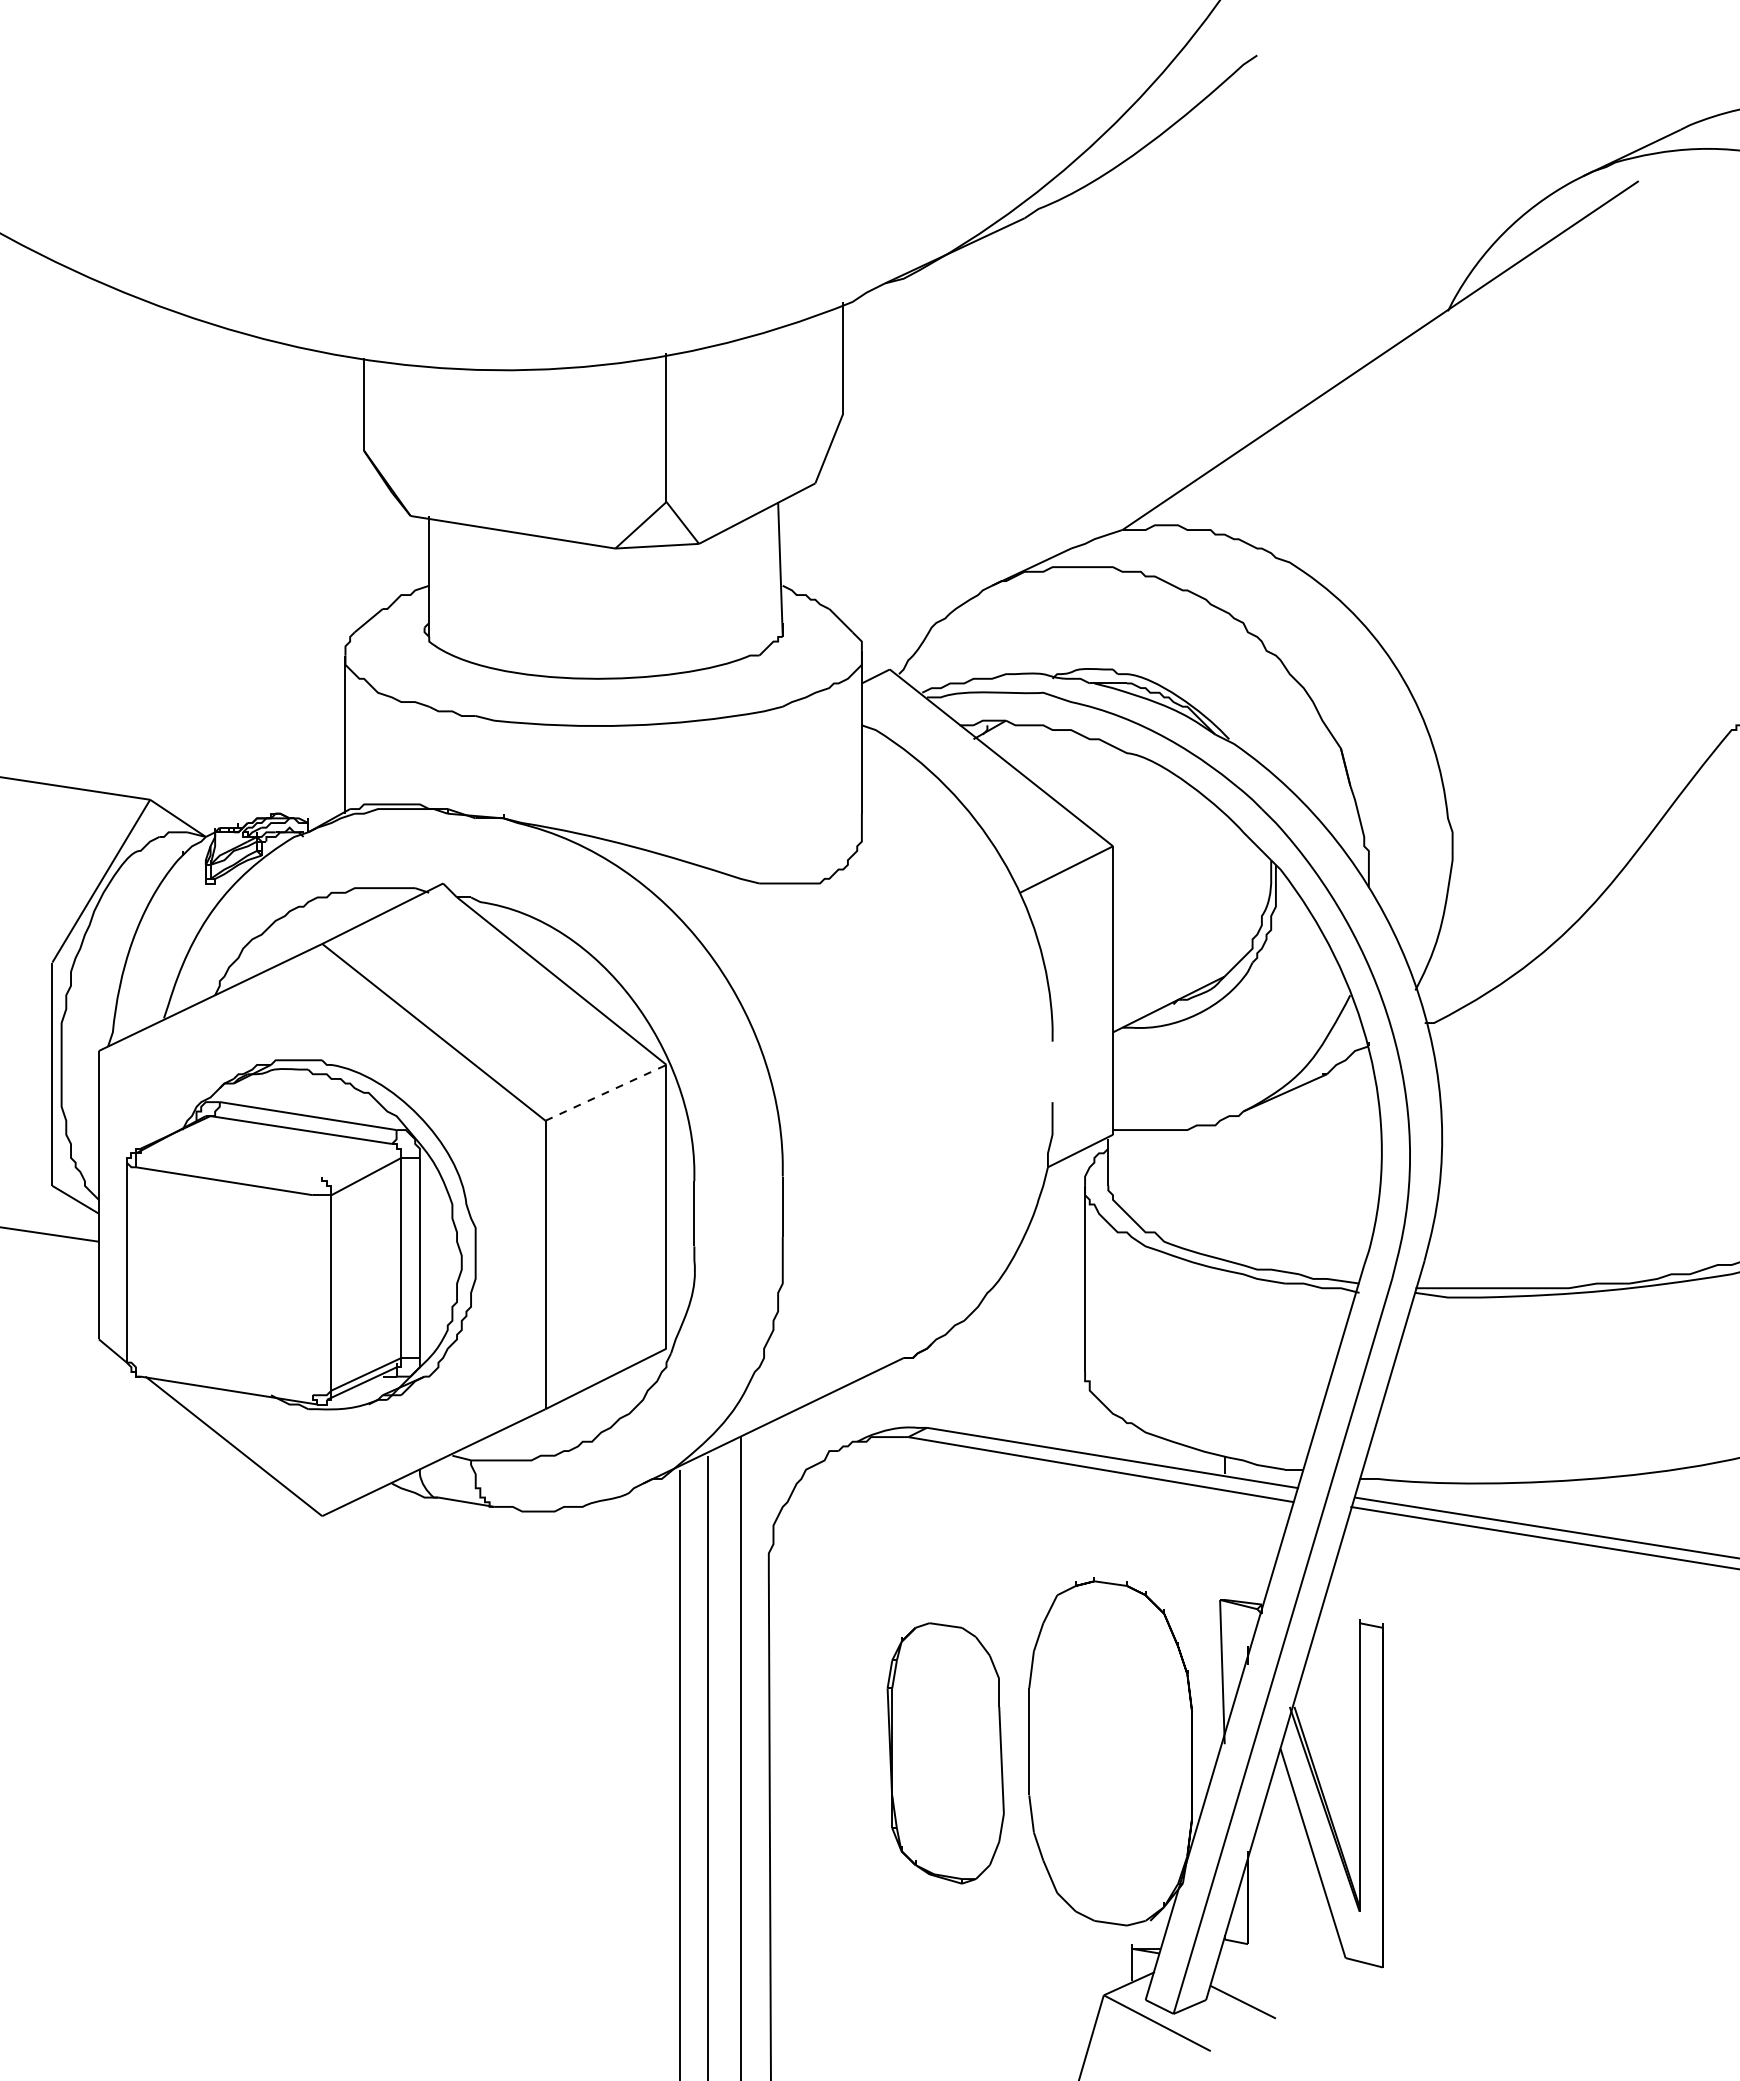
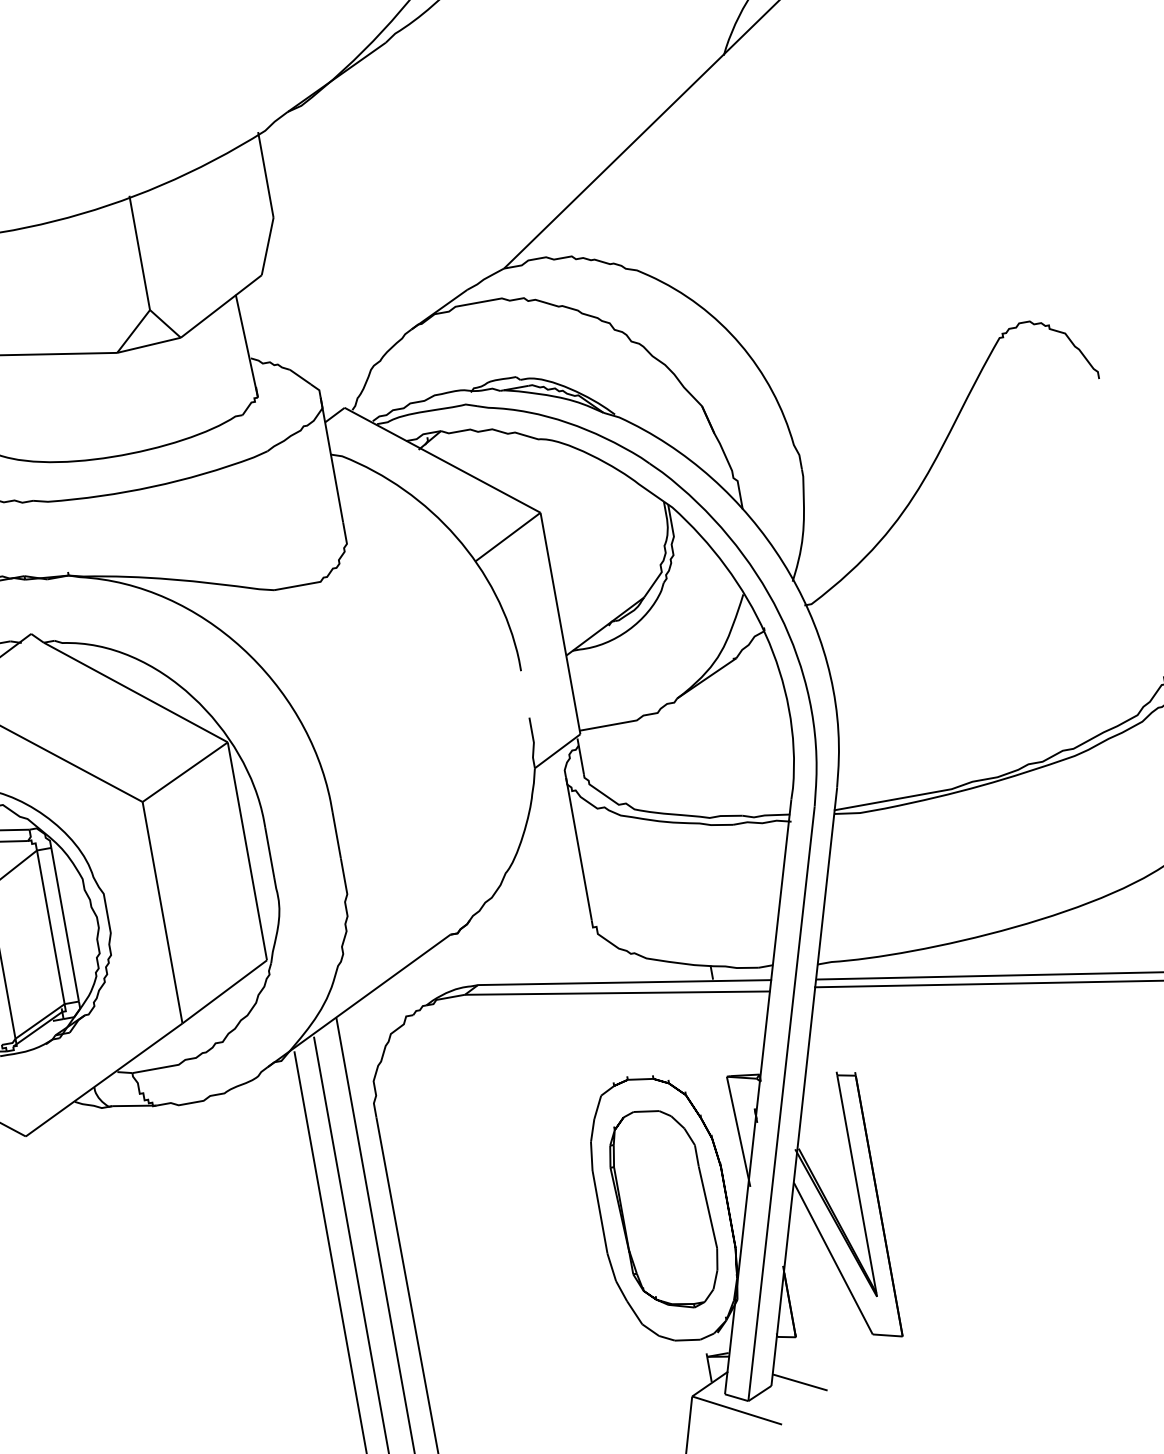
line: (606, 1092) -> (185, 771), dashed -> solid
part: (945, 1753) -> (663, 1209), moved

